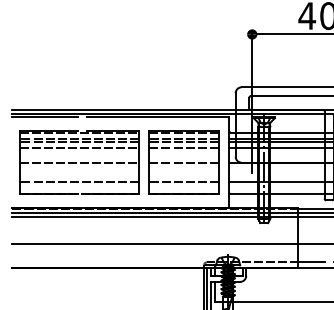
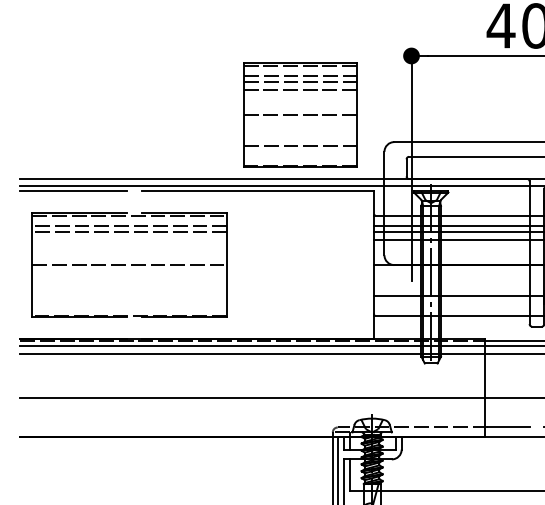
line: (79, 147) -> (129, 240), removed
part: (183, 162) -> (299, 114), moved
line: (79, 181) -> (129, 295), removed

